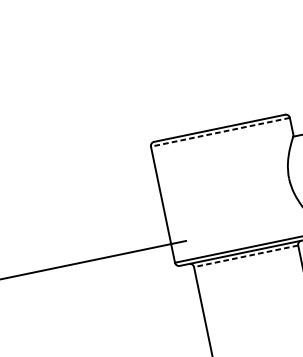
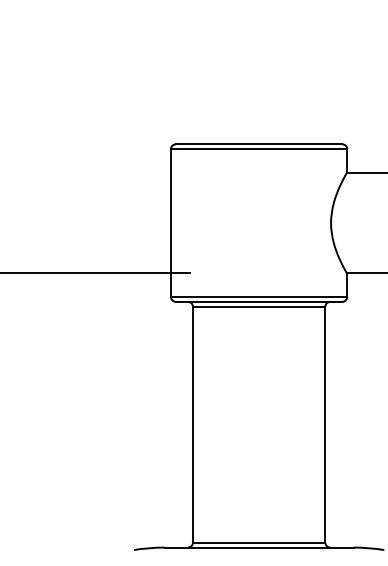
line: (219, 132) -> (258, 149), dashed -> solid
line: (245, 256) -> (258, 306), dashed -> solid

